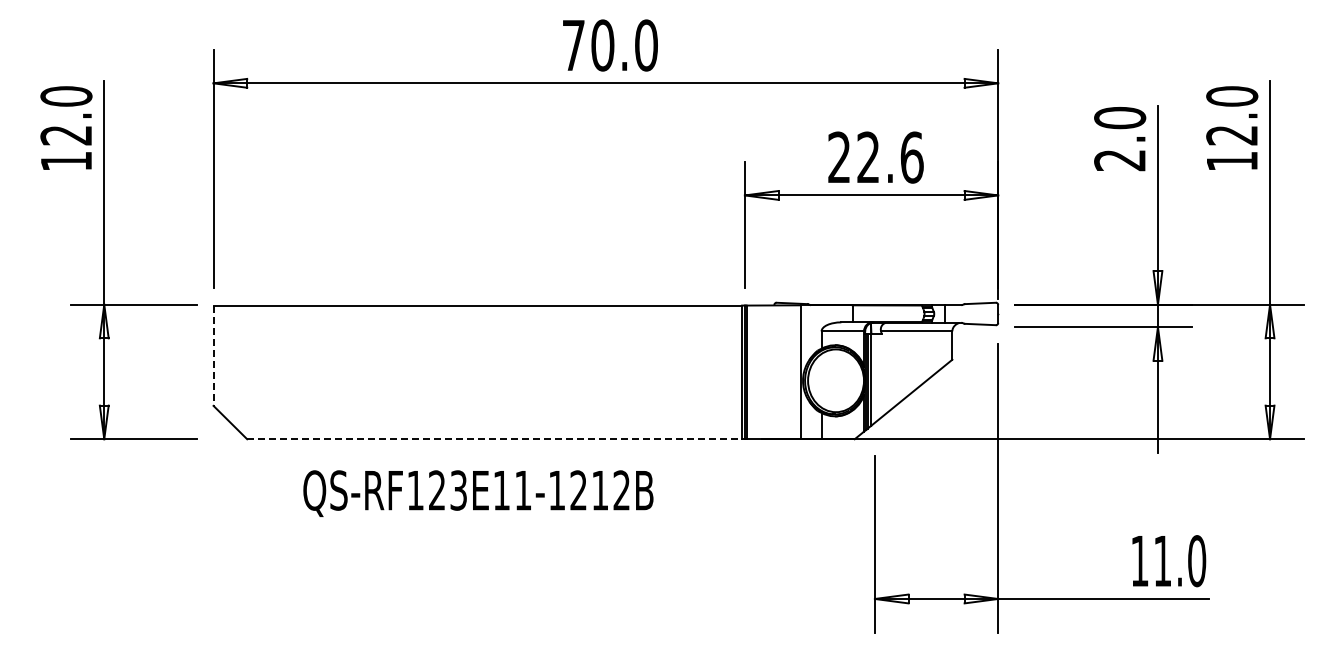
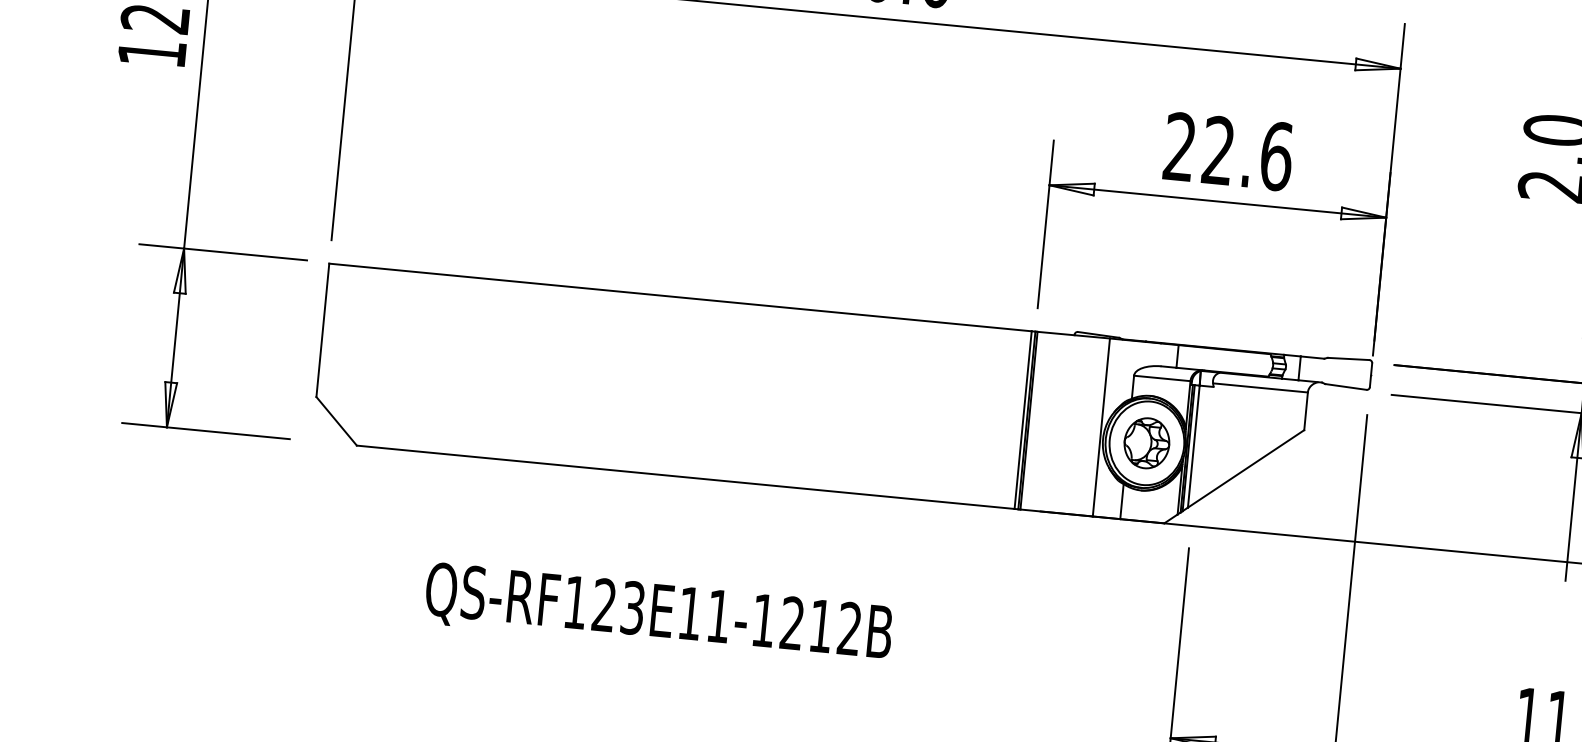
line: (213, 356) -> (322, 331), dashed -> solid
part: (835, 380) -> (1146, 442), added
line: (495, 439) -> (686, 477), dashed -> solid
text: (478, 493) -> (658, 614), moved

